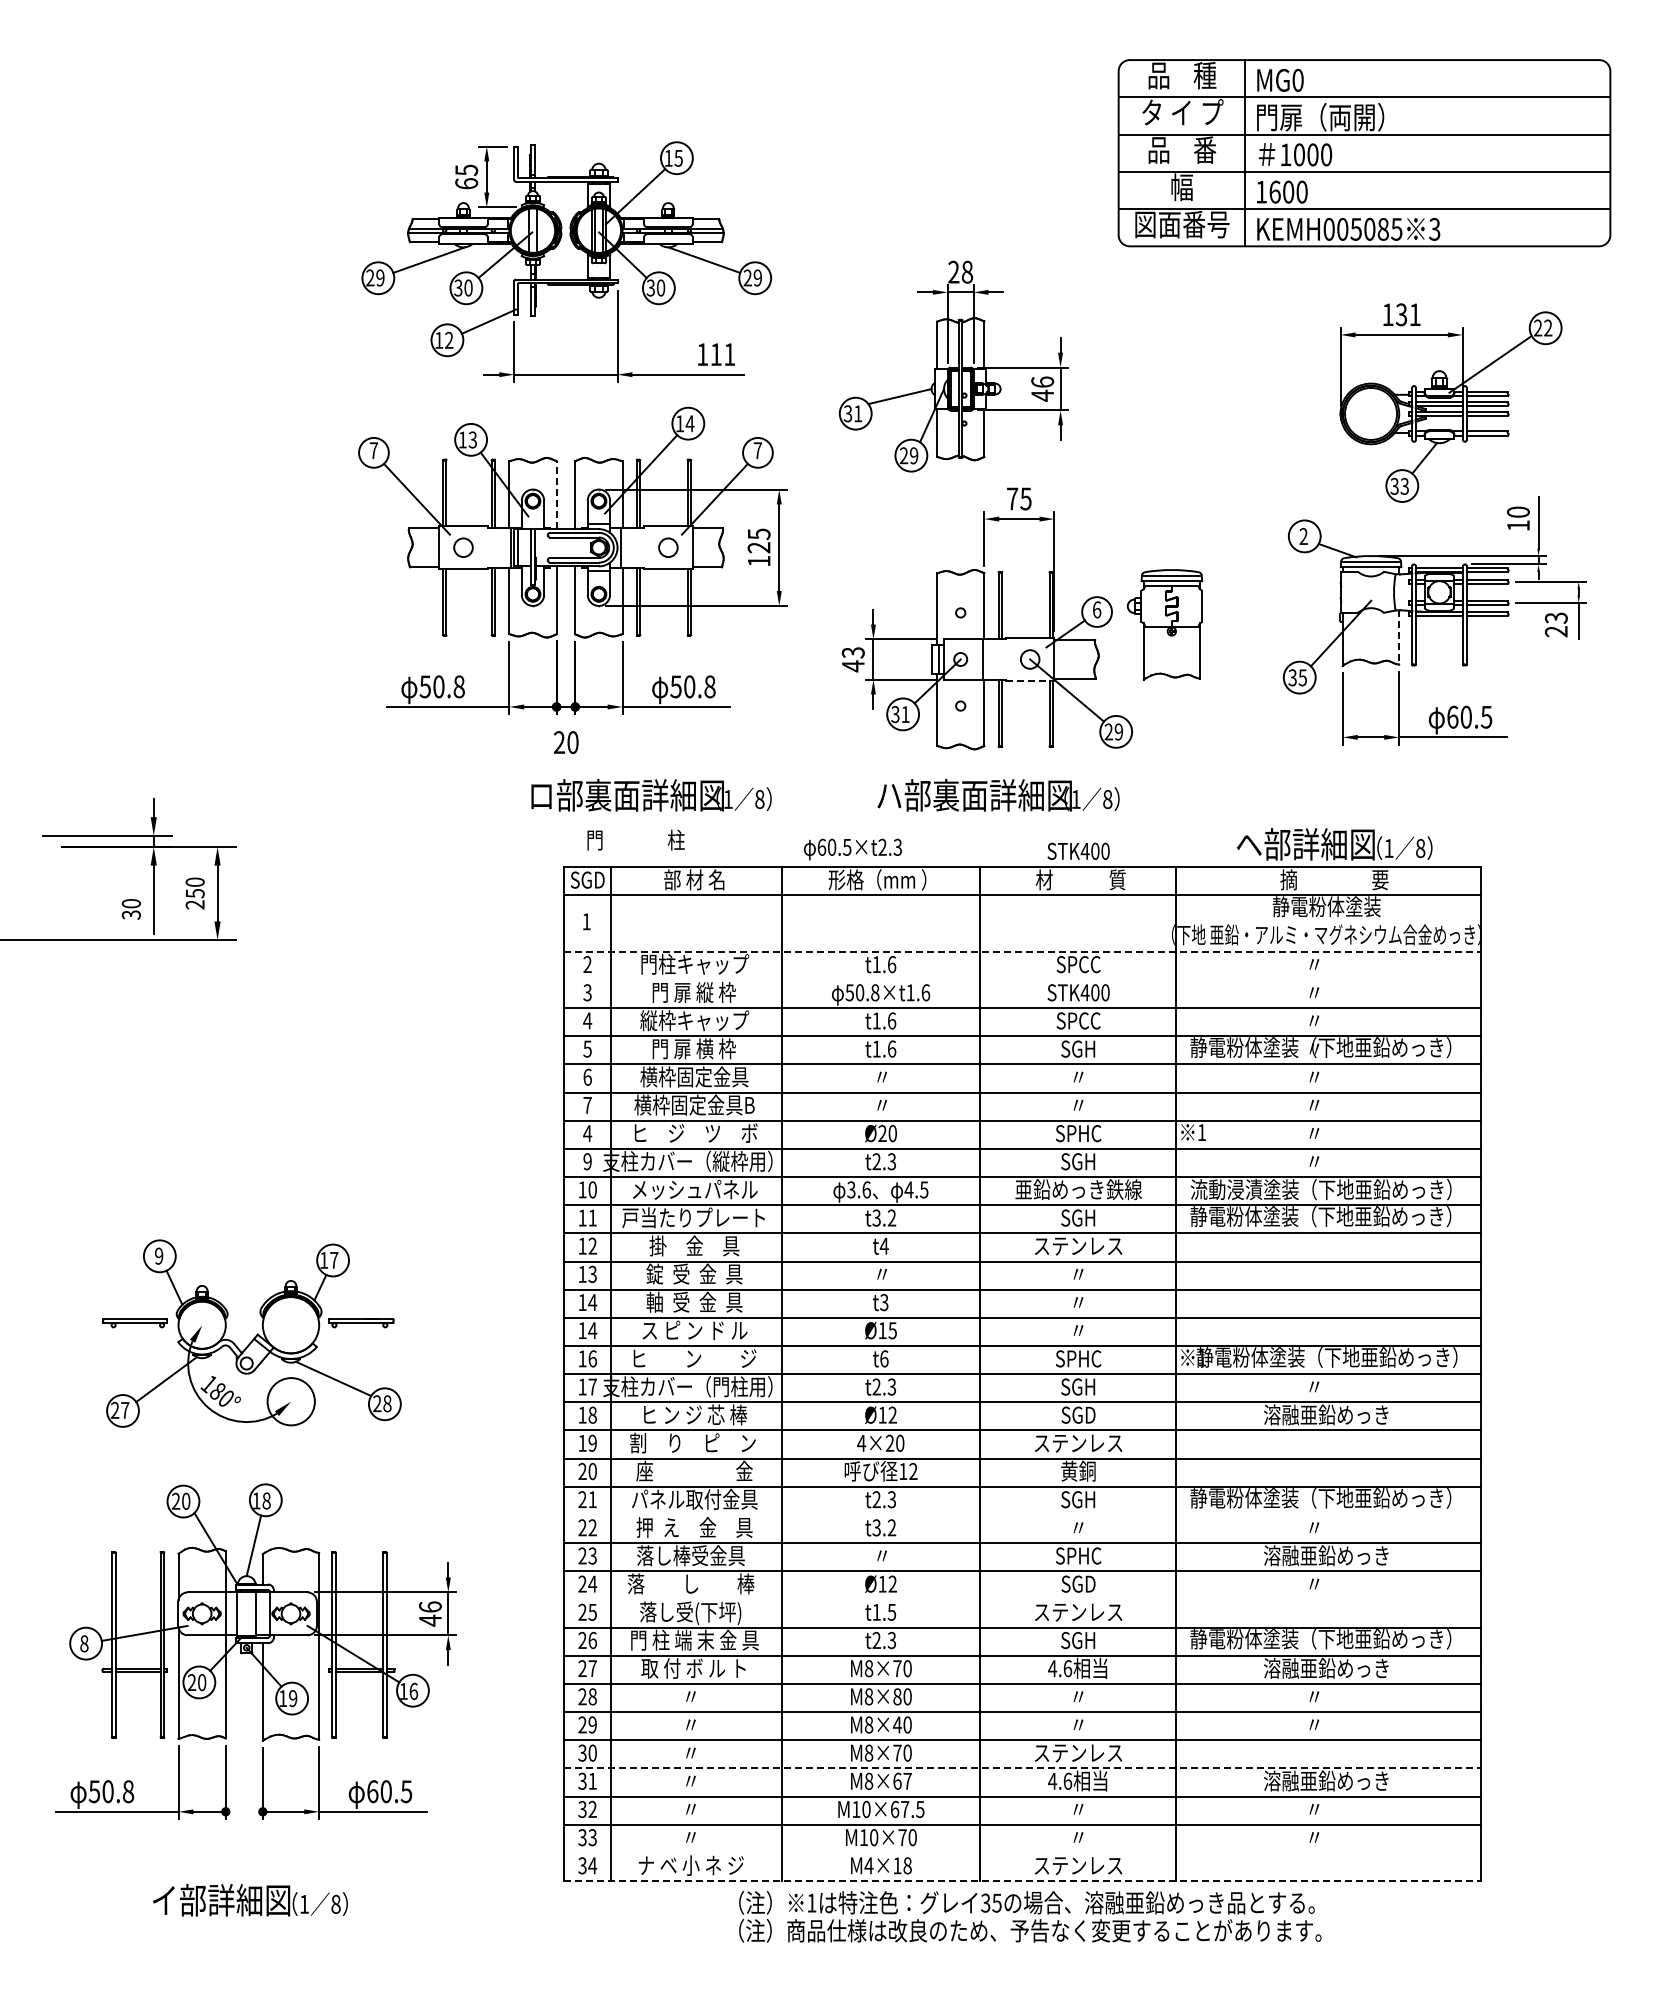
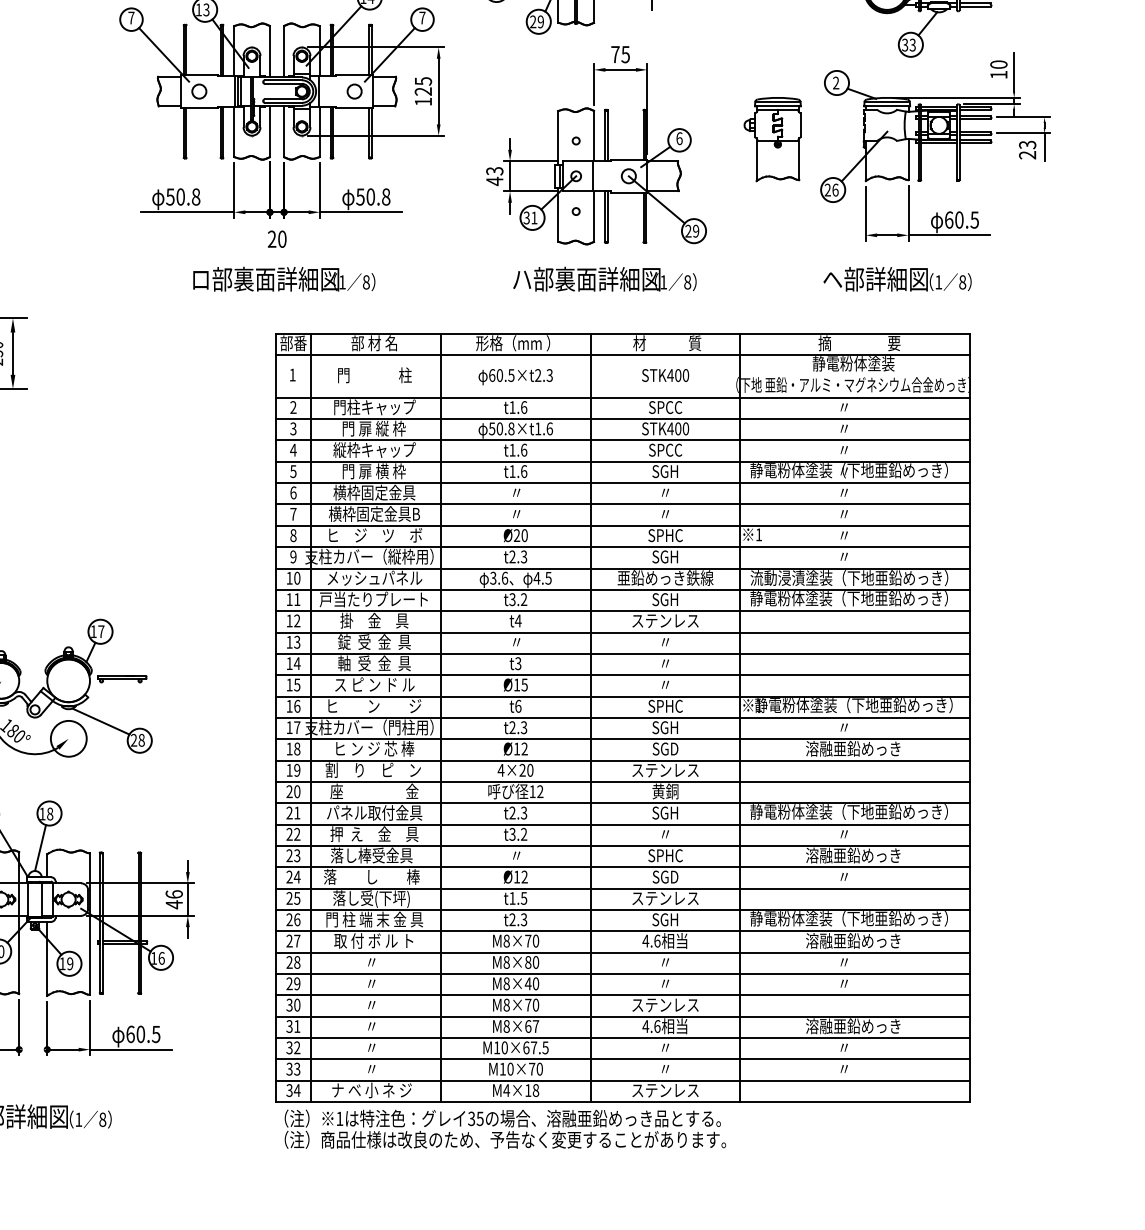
line: (556, 494) -> (269, 51), dashed -> solid
part: (1164, 624) -> (772, 139), moved
line: (1399, 637) -> (908, 159), dashed -> solid
text: (1297, 677) -> (831, 189), 35 -> 26
line: (1030, 681) -> (629, 192), dashed -> solid
text: (651, 794) -> (284, 278), moved
text: (635, 839) -> (374, 374), moved
text: (1334, 844) -> (897, 279), moved
text: (852, 849) -> (515, 377), moved
text: (1078, 850) -> (665, 374), moved
text: (587, 879) -> (293, 343), SGD -> 部番
line: (1022, 951) -> (623, 397), dashed -> solid
line: (1022, 979) -> (623, 418), added
text: (587, 1133) -> (293, 535), 4 -> 8
text: (592, 1330) -> (297, 684), 14 -> 15
line: (1022, 1514) -> (623, 824), added
line: (1022, 1599) -> (623, 888), added
line: (1022, 1768) -> (623, 1016), dashed -> solid
line: (1022, 1852) -> (623, 1080), added
line: (1022, 1881) -> (623, 1102), dashed -> solid
text: (1030, 1916) -> (505, 1128), moved

